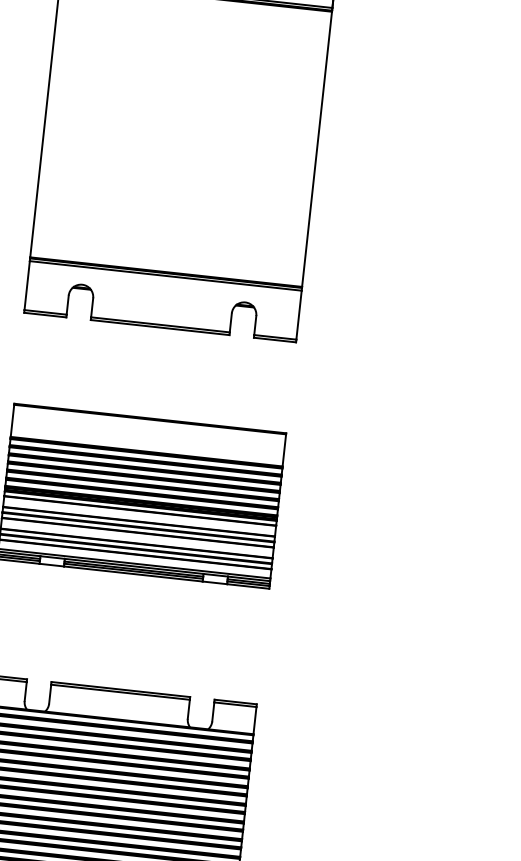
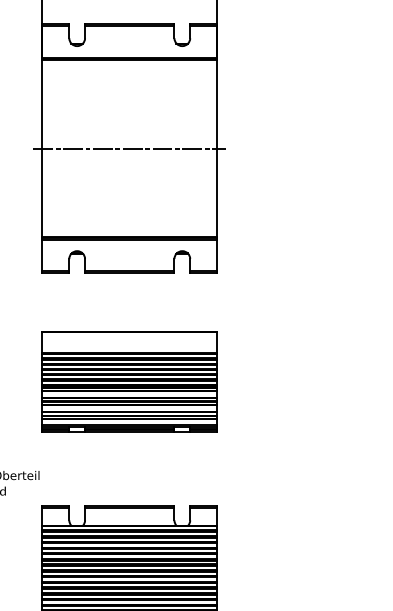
line: (180, 134) -> (129, 148), added

